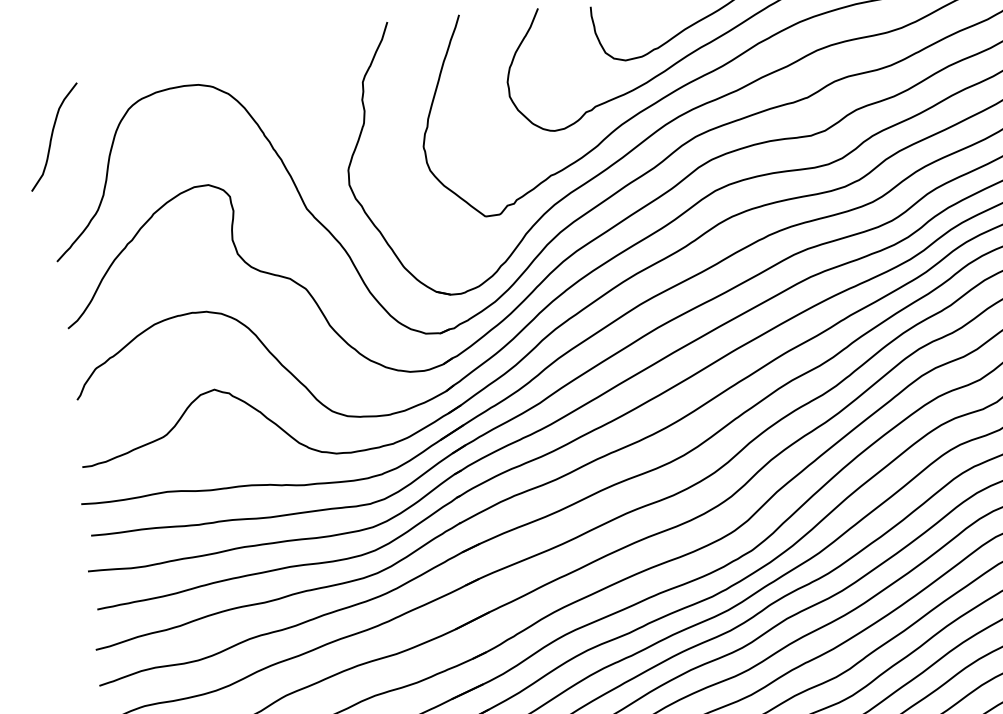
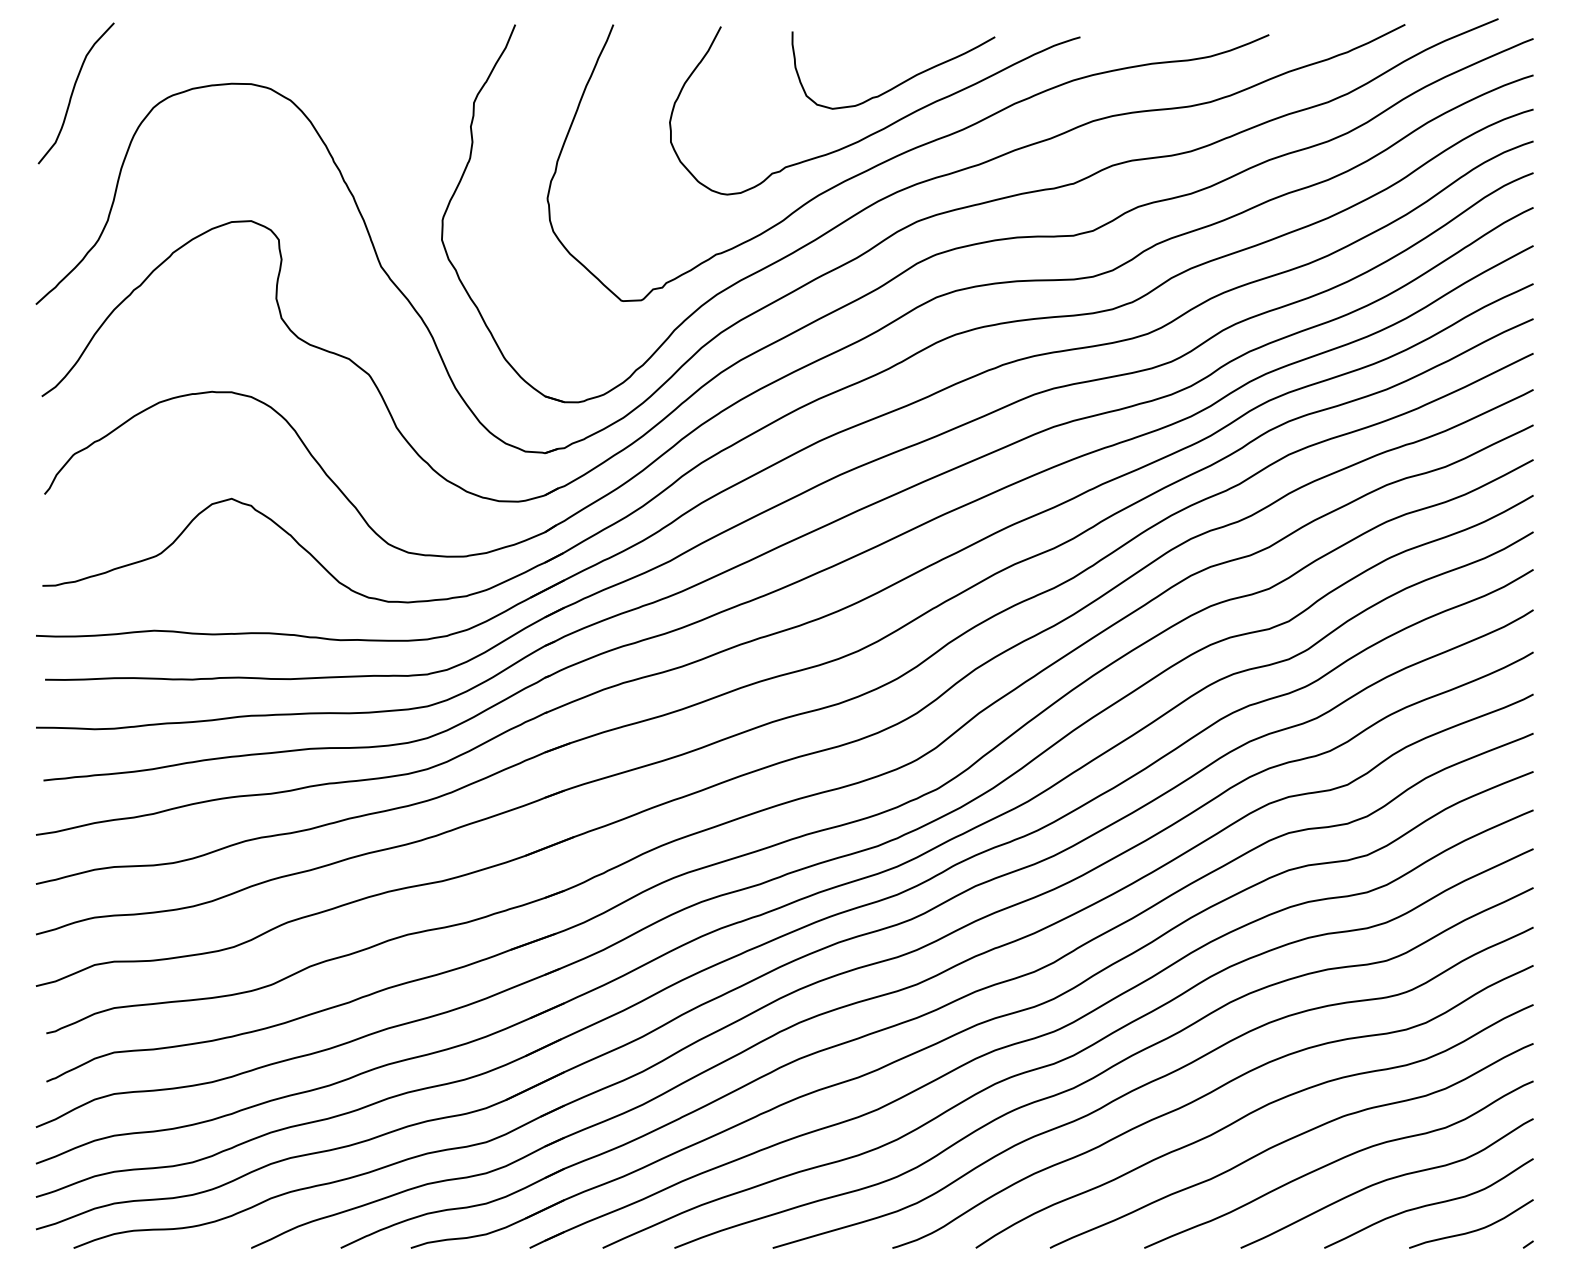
curve: (52, 137) -> (73, 93), moved

